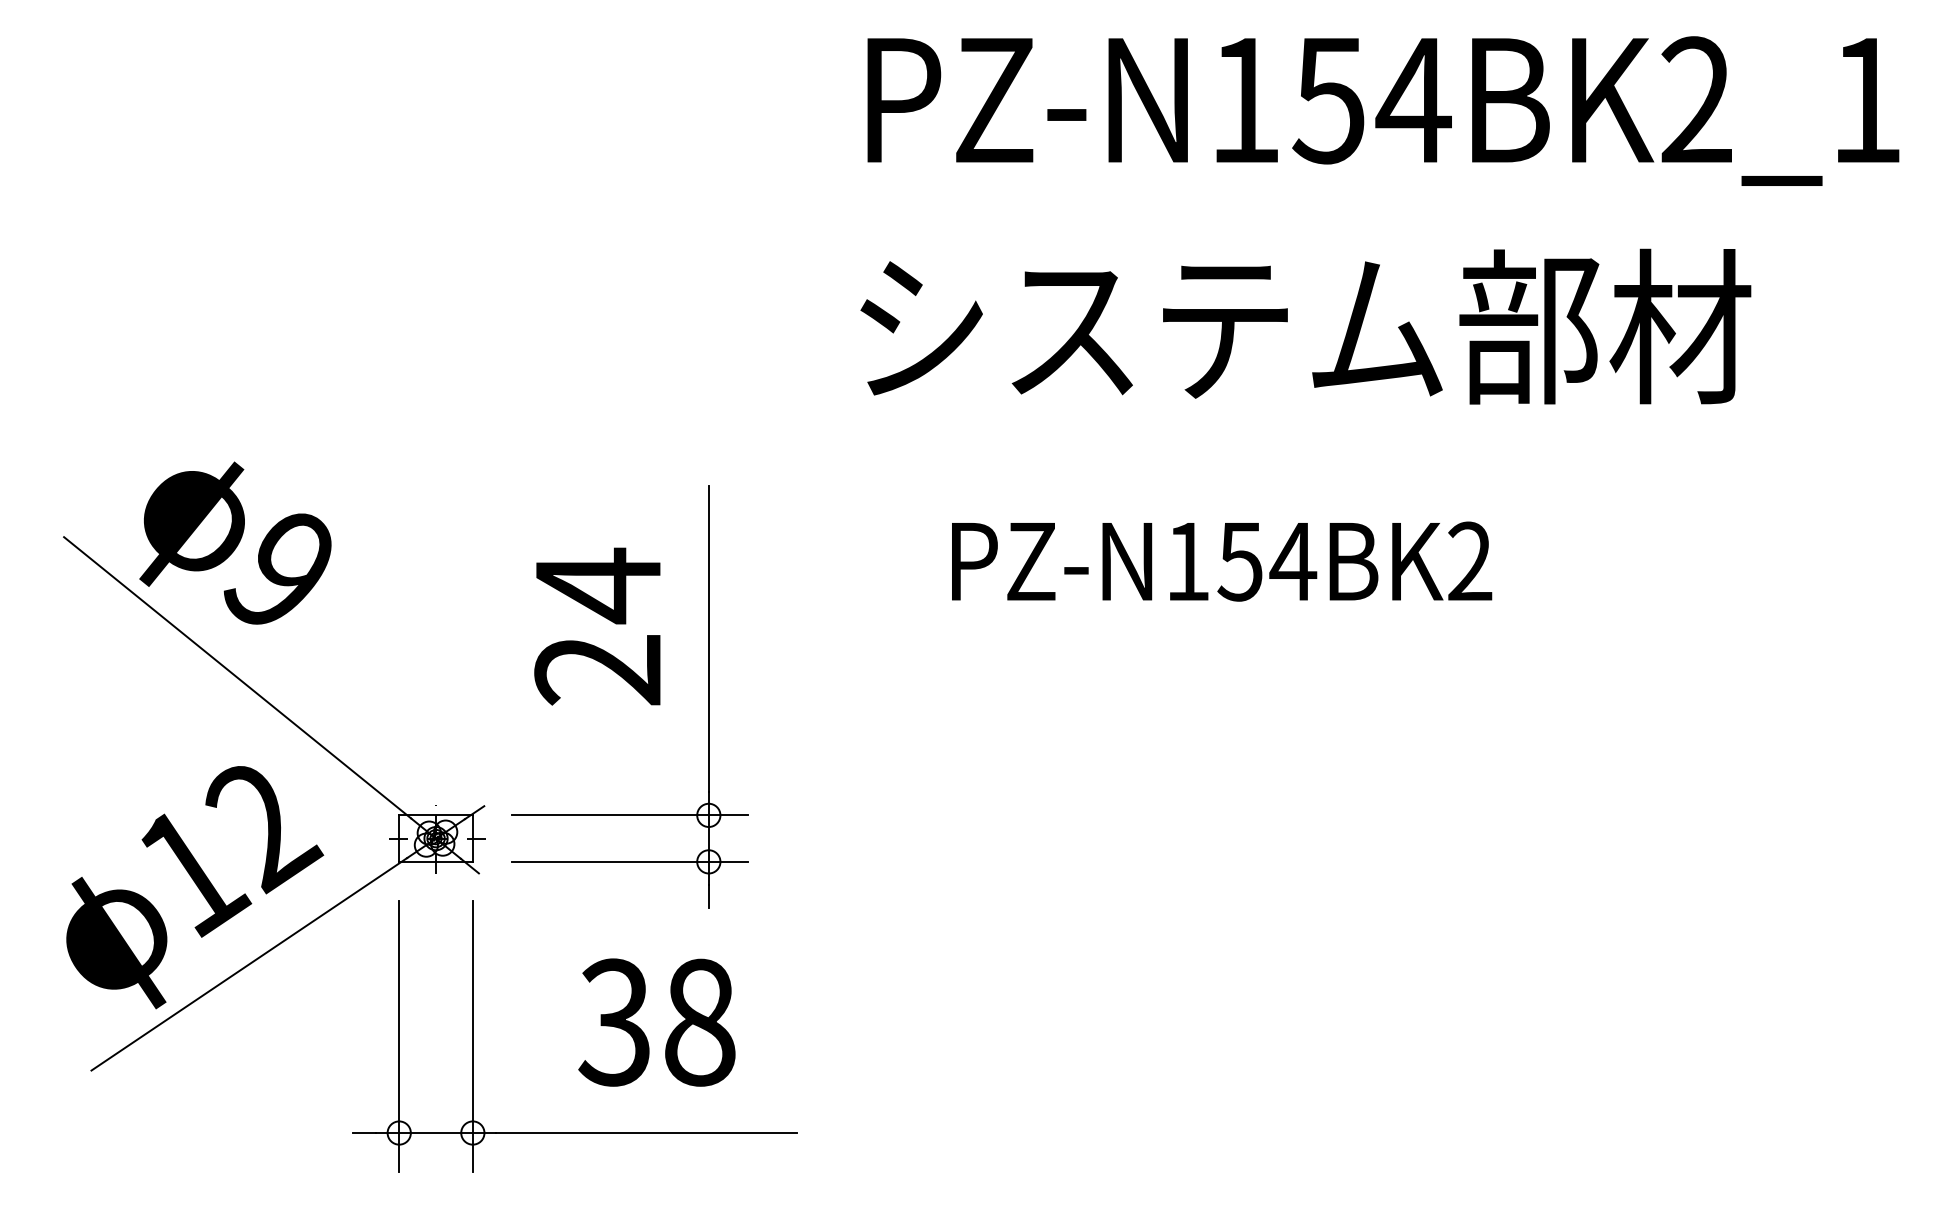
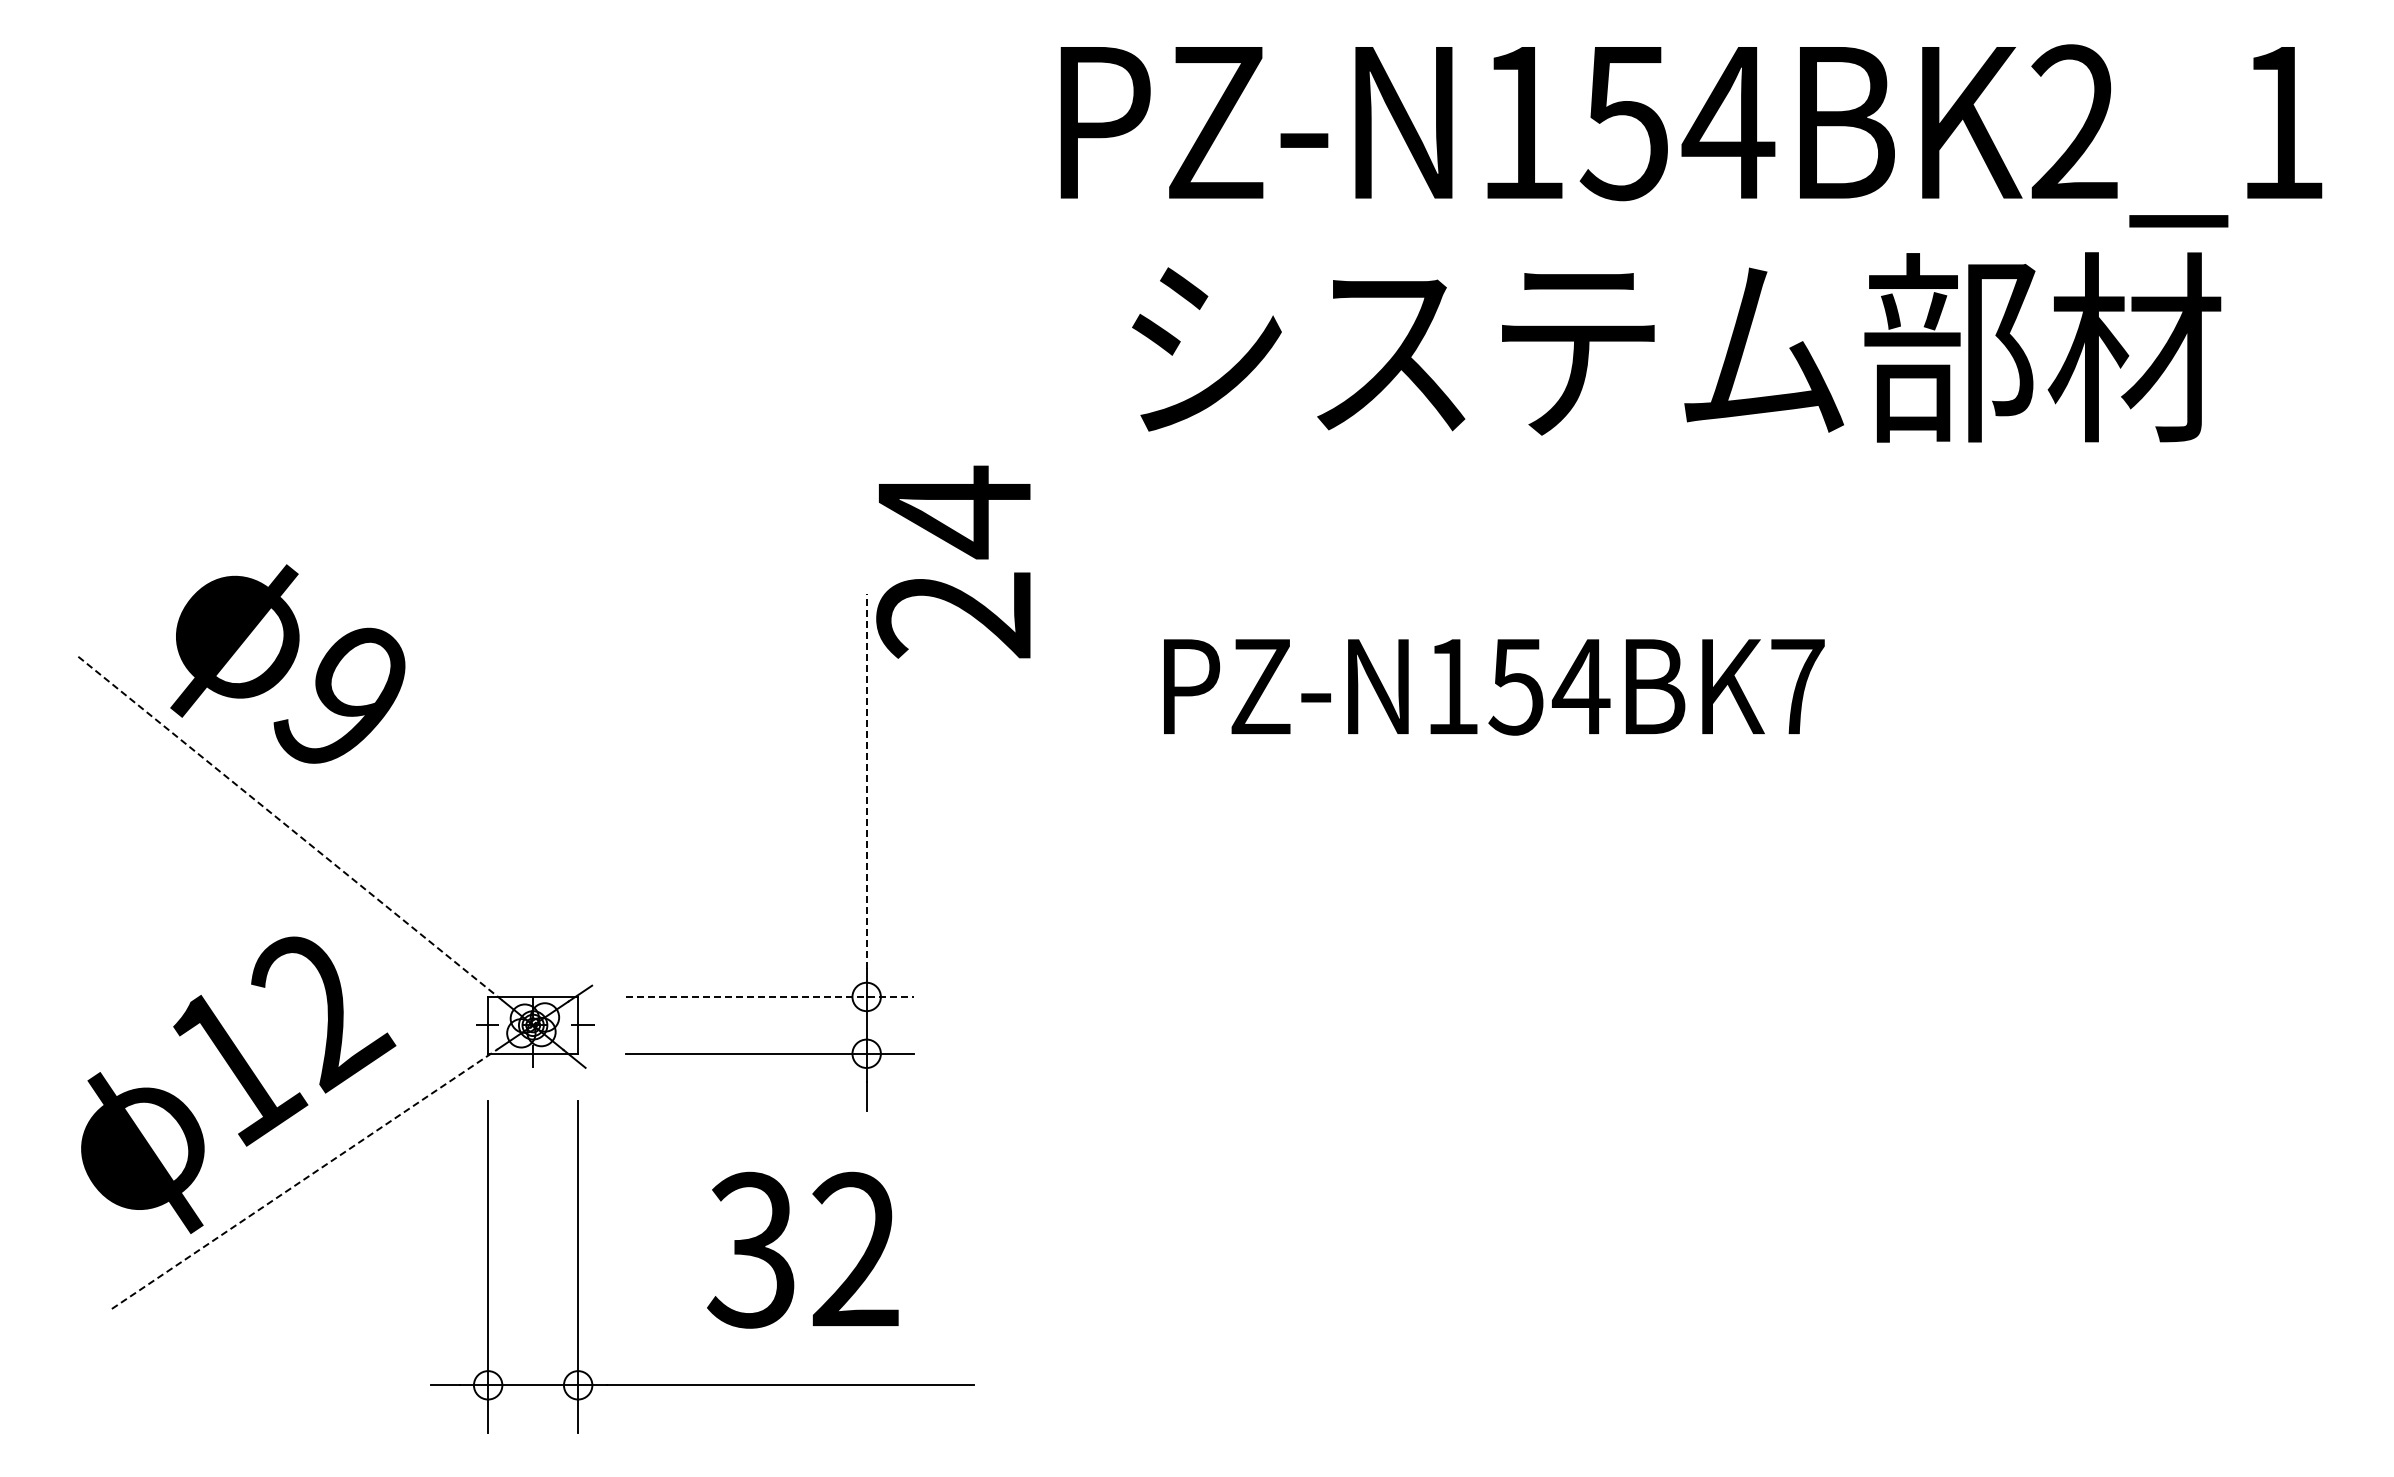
text: (1305, 326) -> (1676, 347), moved
text: (1470, 560) -> (1797, 685), PZ-N154BK2 -> PZ-N154BK7
text: (597, 626) -> (953, 561), moved
line: (708, 638) -> (866, 780), solid -> dashed
line: (237, 678) -> (290, 829), solid -> dashed
line: (630, 815) -> (770, 996), solid -> dashed
line: (249, 964) -> (304, 1179), solid -> dashed
text: (699, 1021) -> (855, 1249), 38 -> 32

